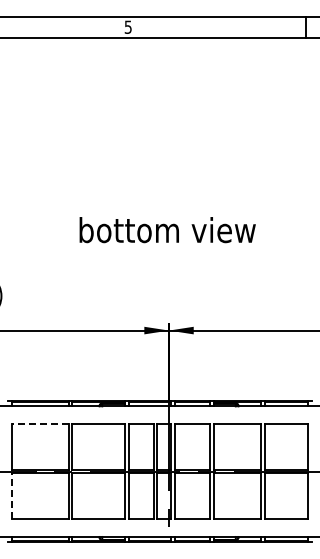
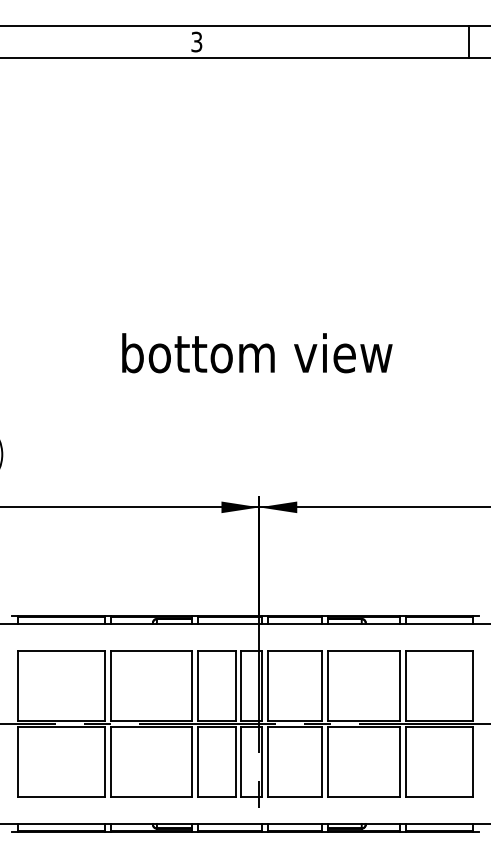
text: (128, 26) -> (197, 40), 5 -> 3
line: (39, 424) -> (60, 651), dashed -> solid
line: (11, 496) -> (17, 761), dashed -> solid

